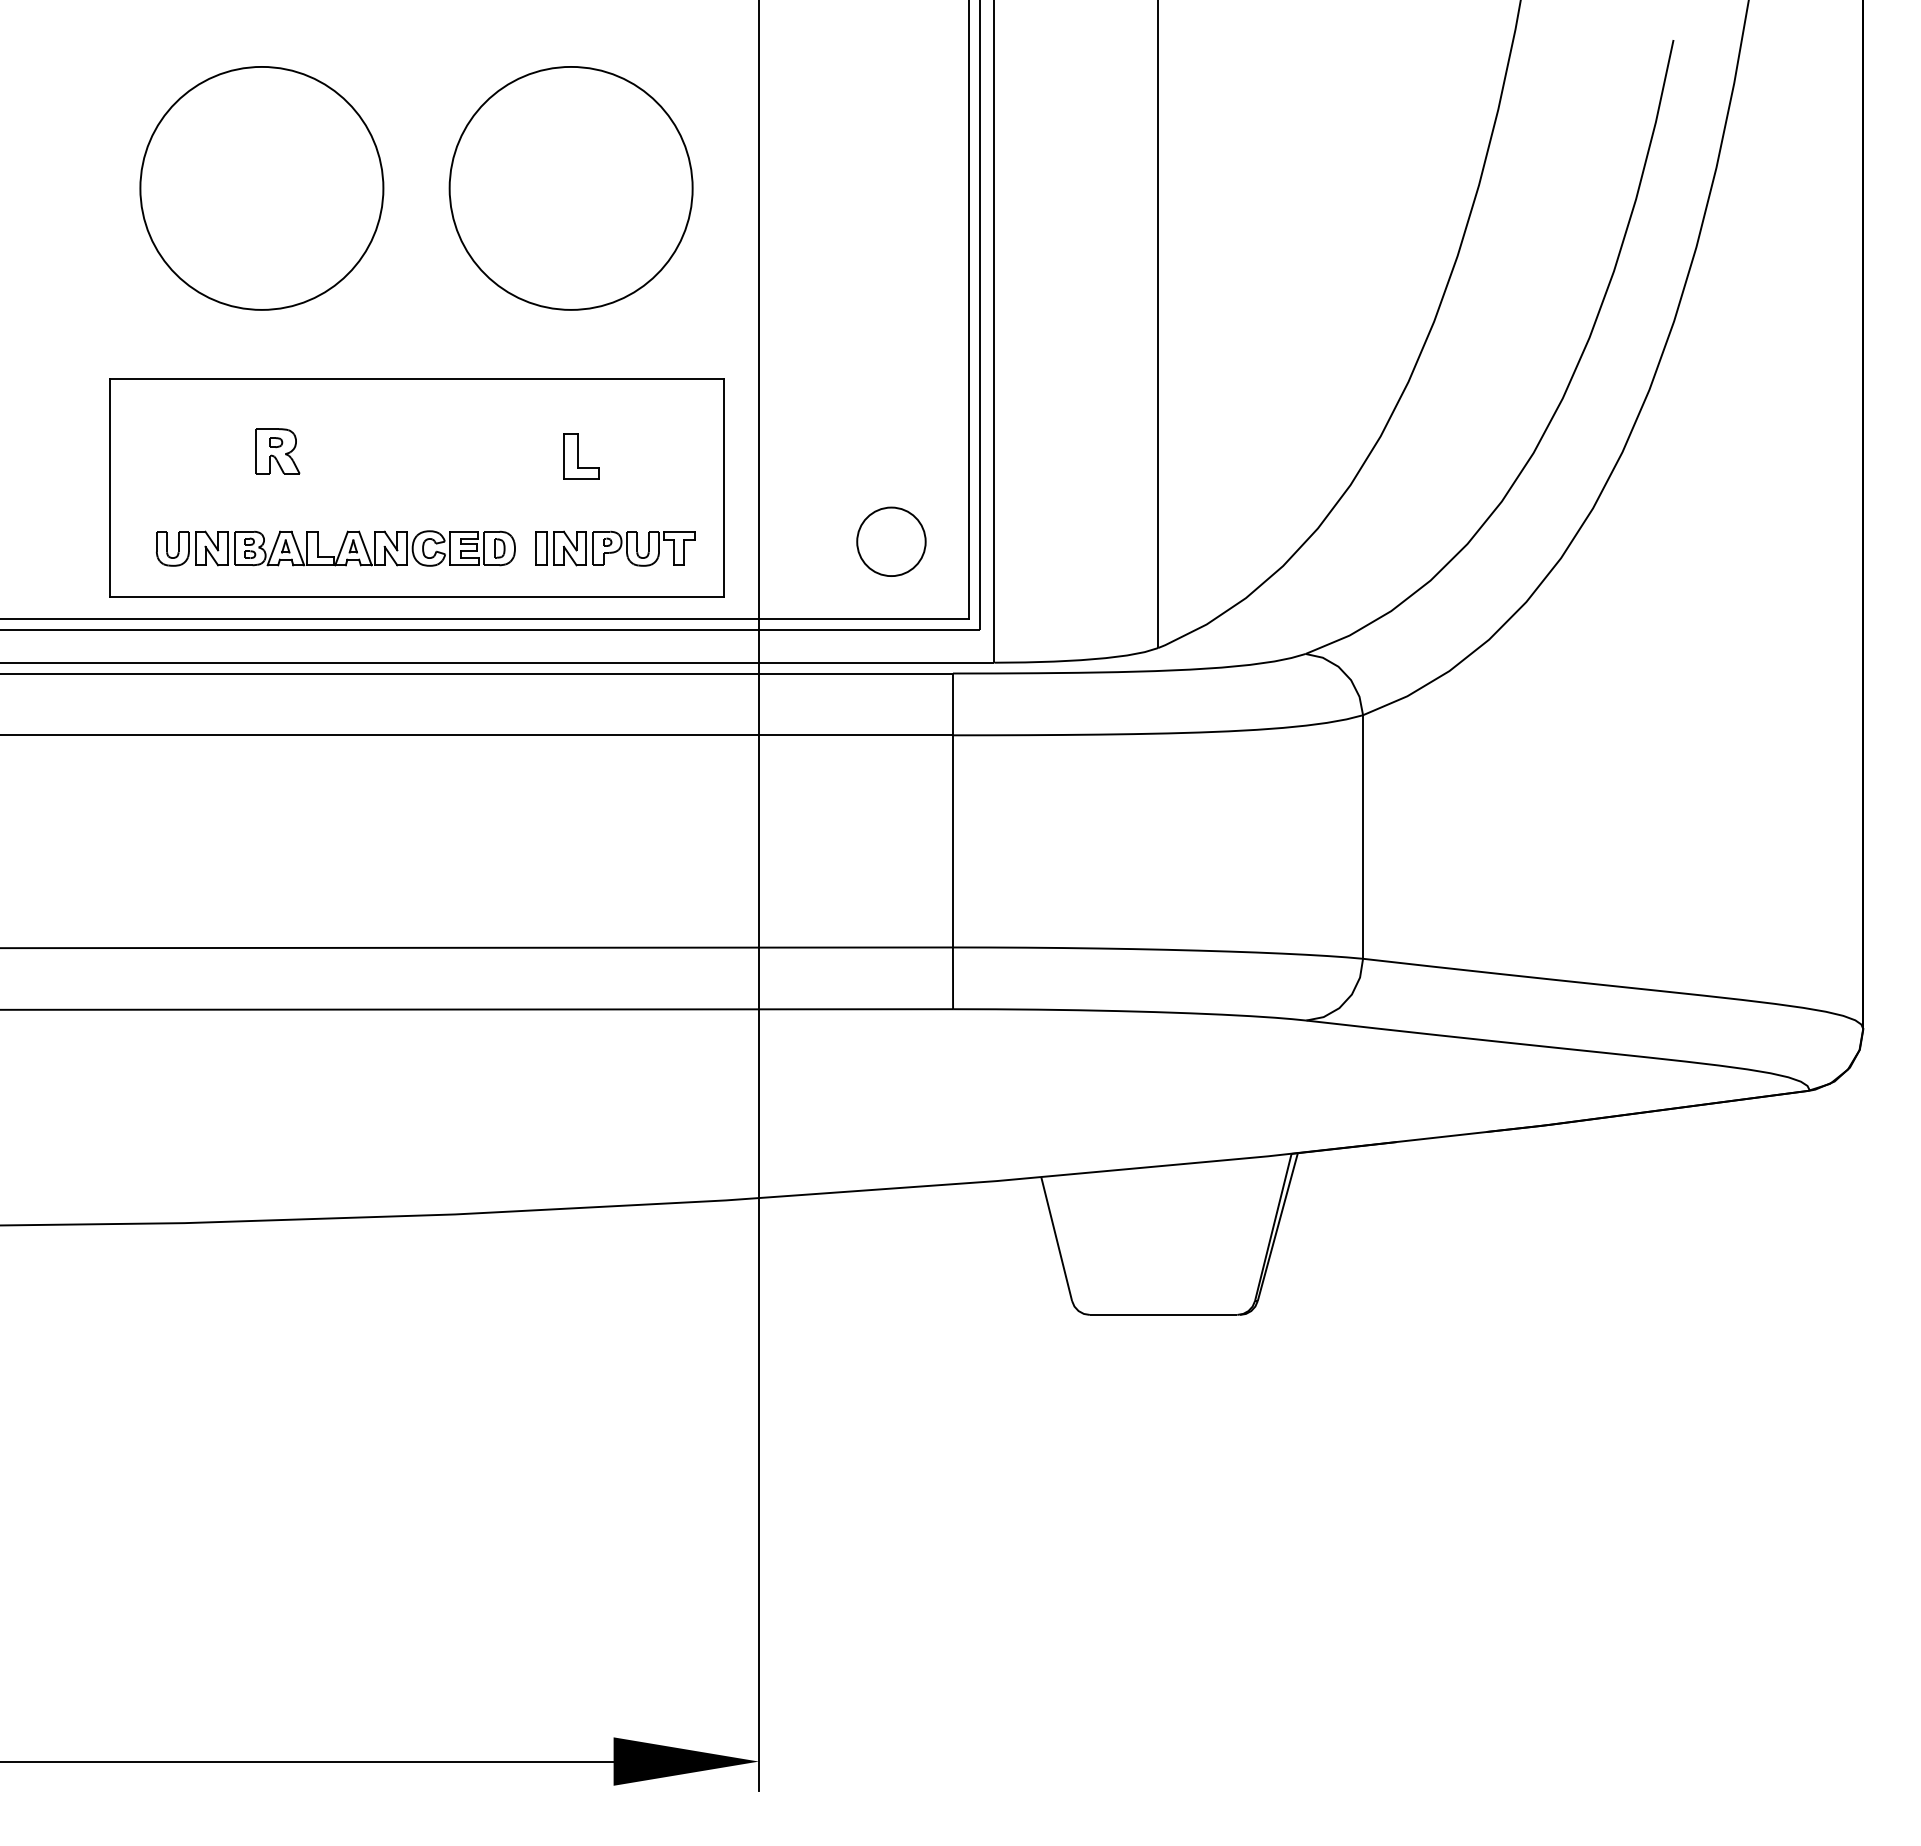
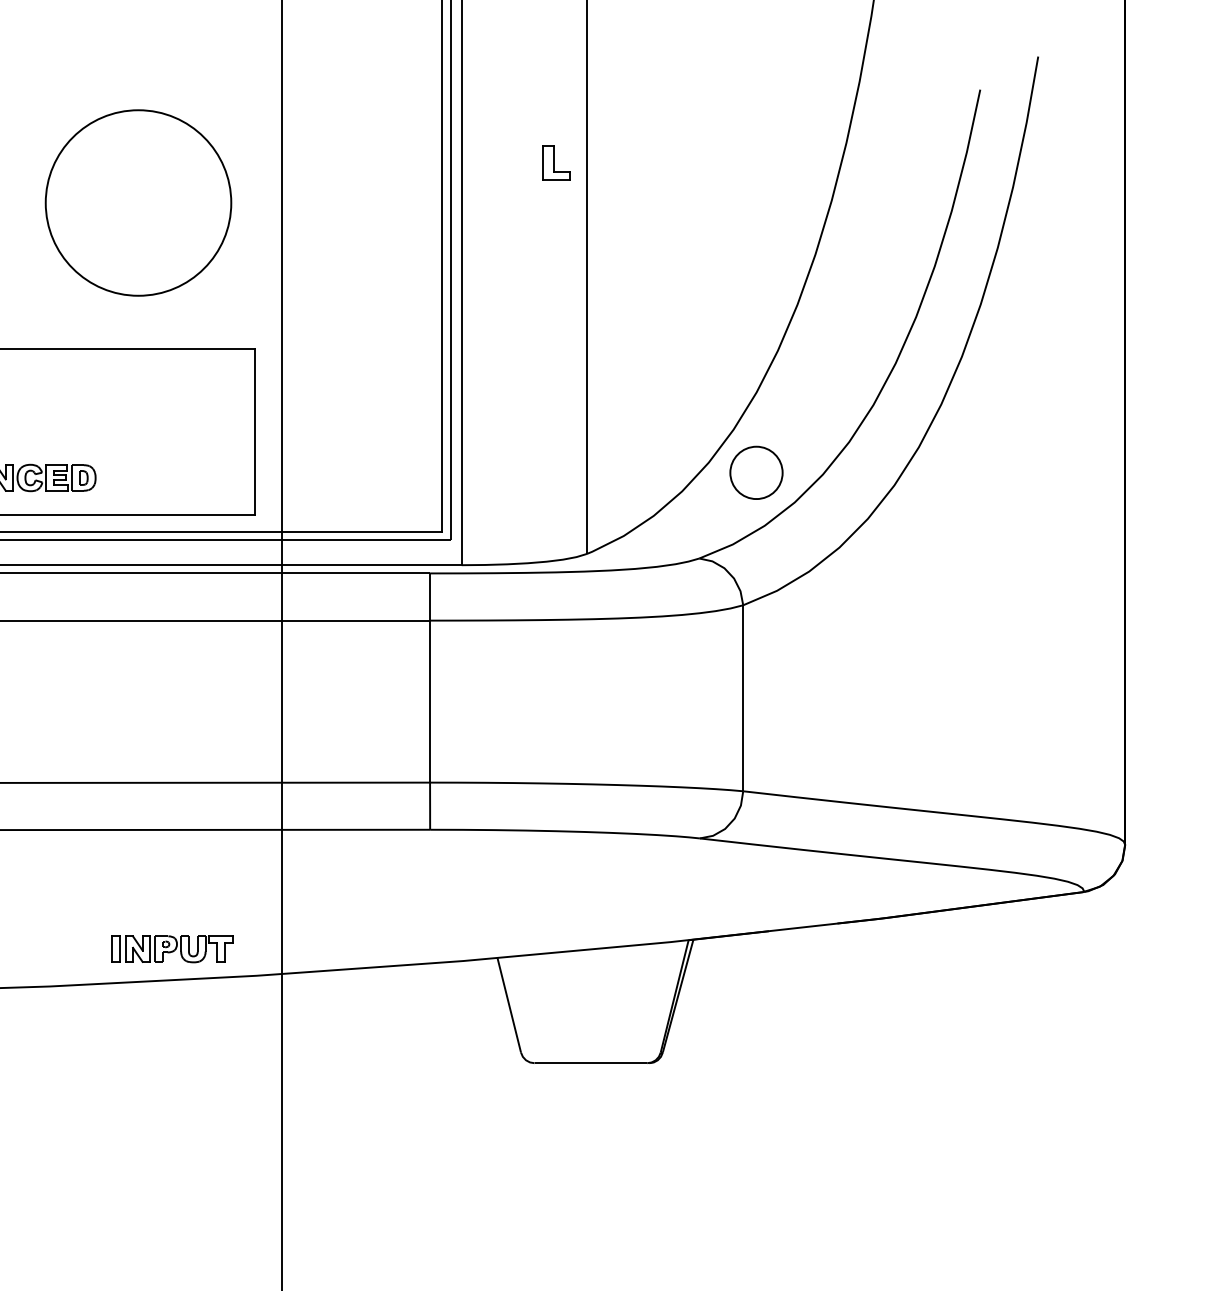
part: (581, 456) -> (556, 163), moved
part: (891, 541) -> (756, 472), moved
part: (615, 548) -> (172, 949), moved

